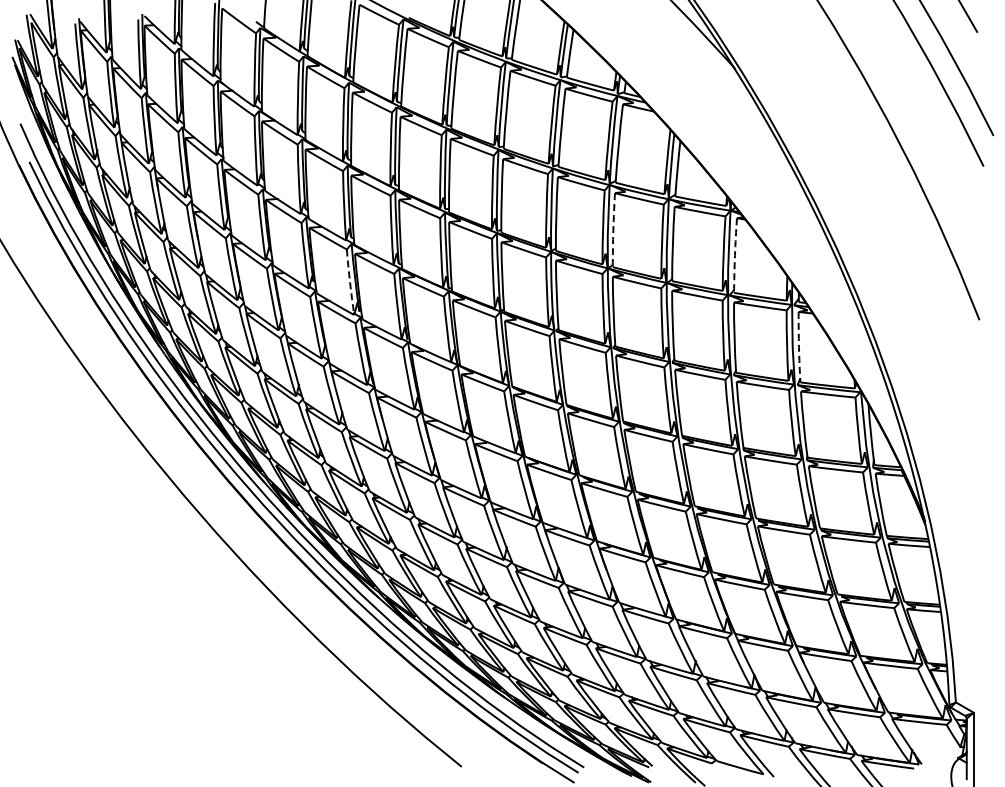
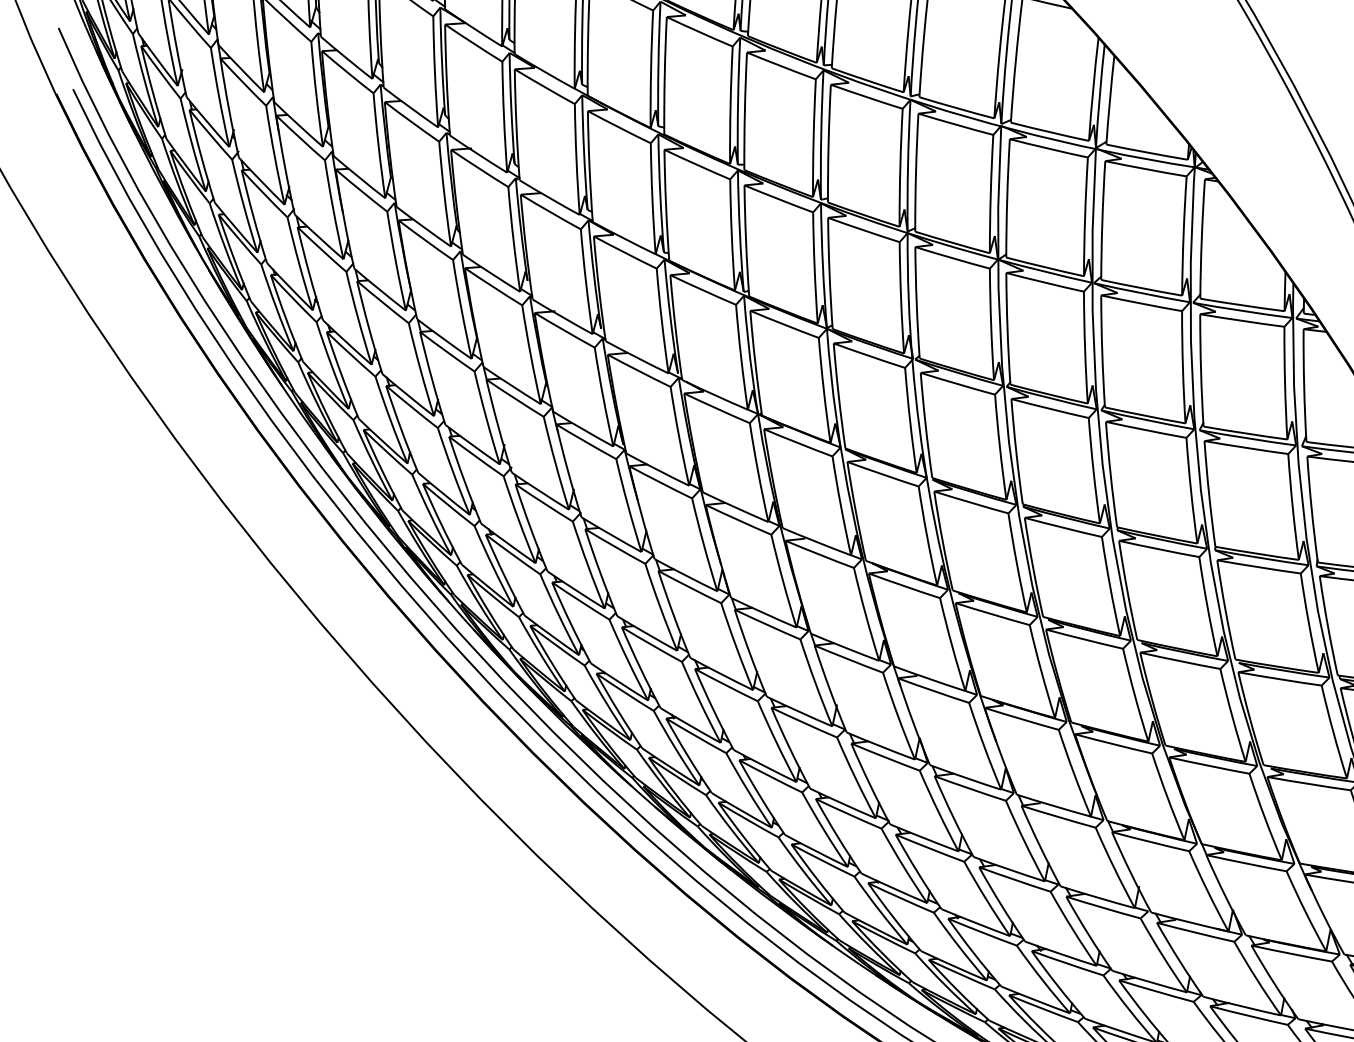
arc: (613, 230) -> (1007, 198), dashed -> solid
arc: (734, 255) -> (1200, 238), dashed -> solid
arc: (350, 282) -> (586, 282), dashed -> solid
arc: (798, 347) -> (1303, 386), dashed -> solid

